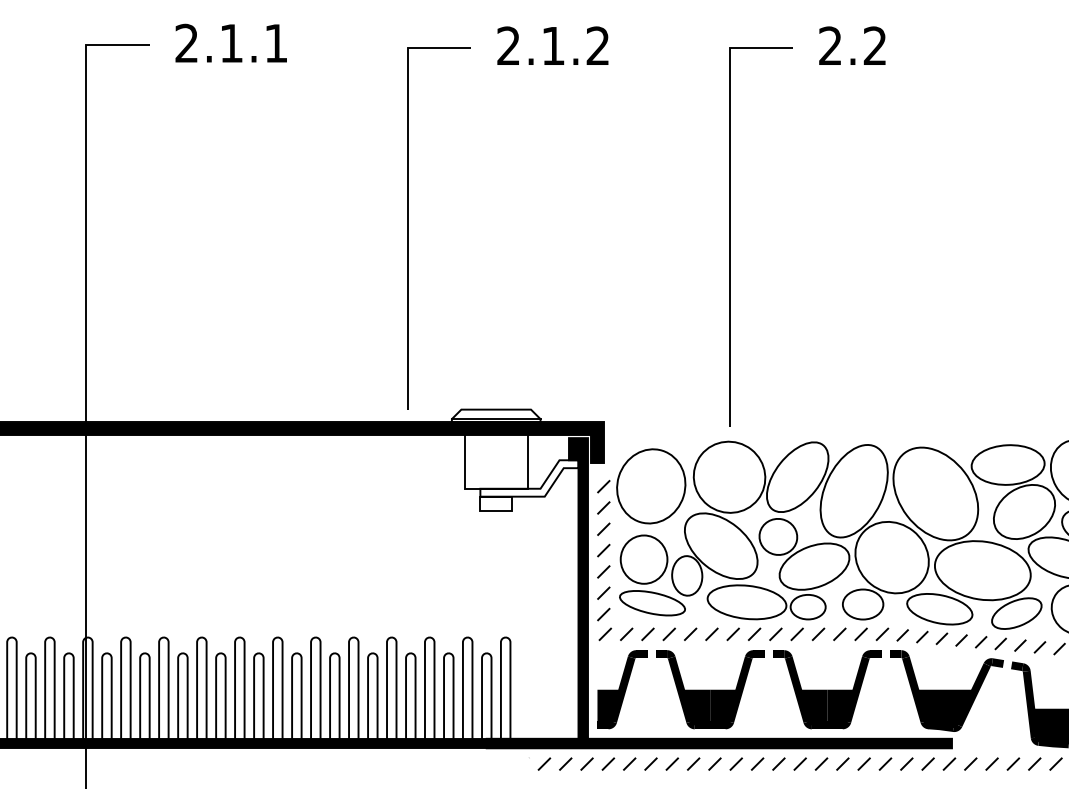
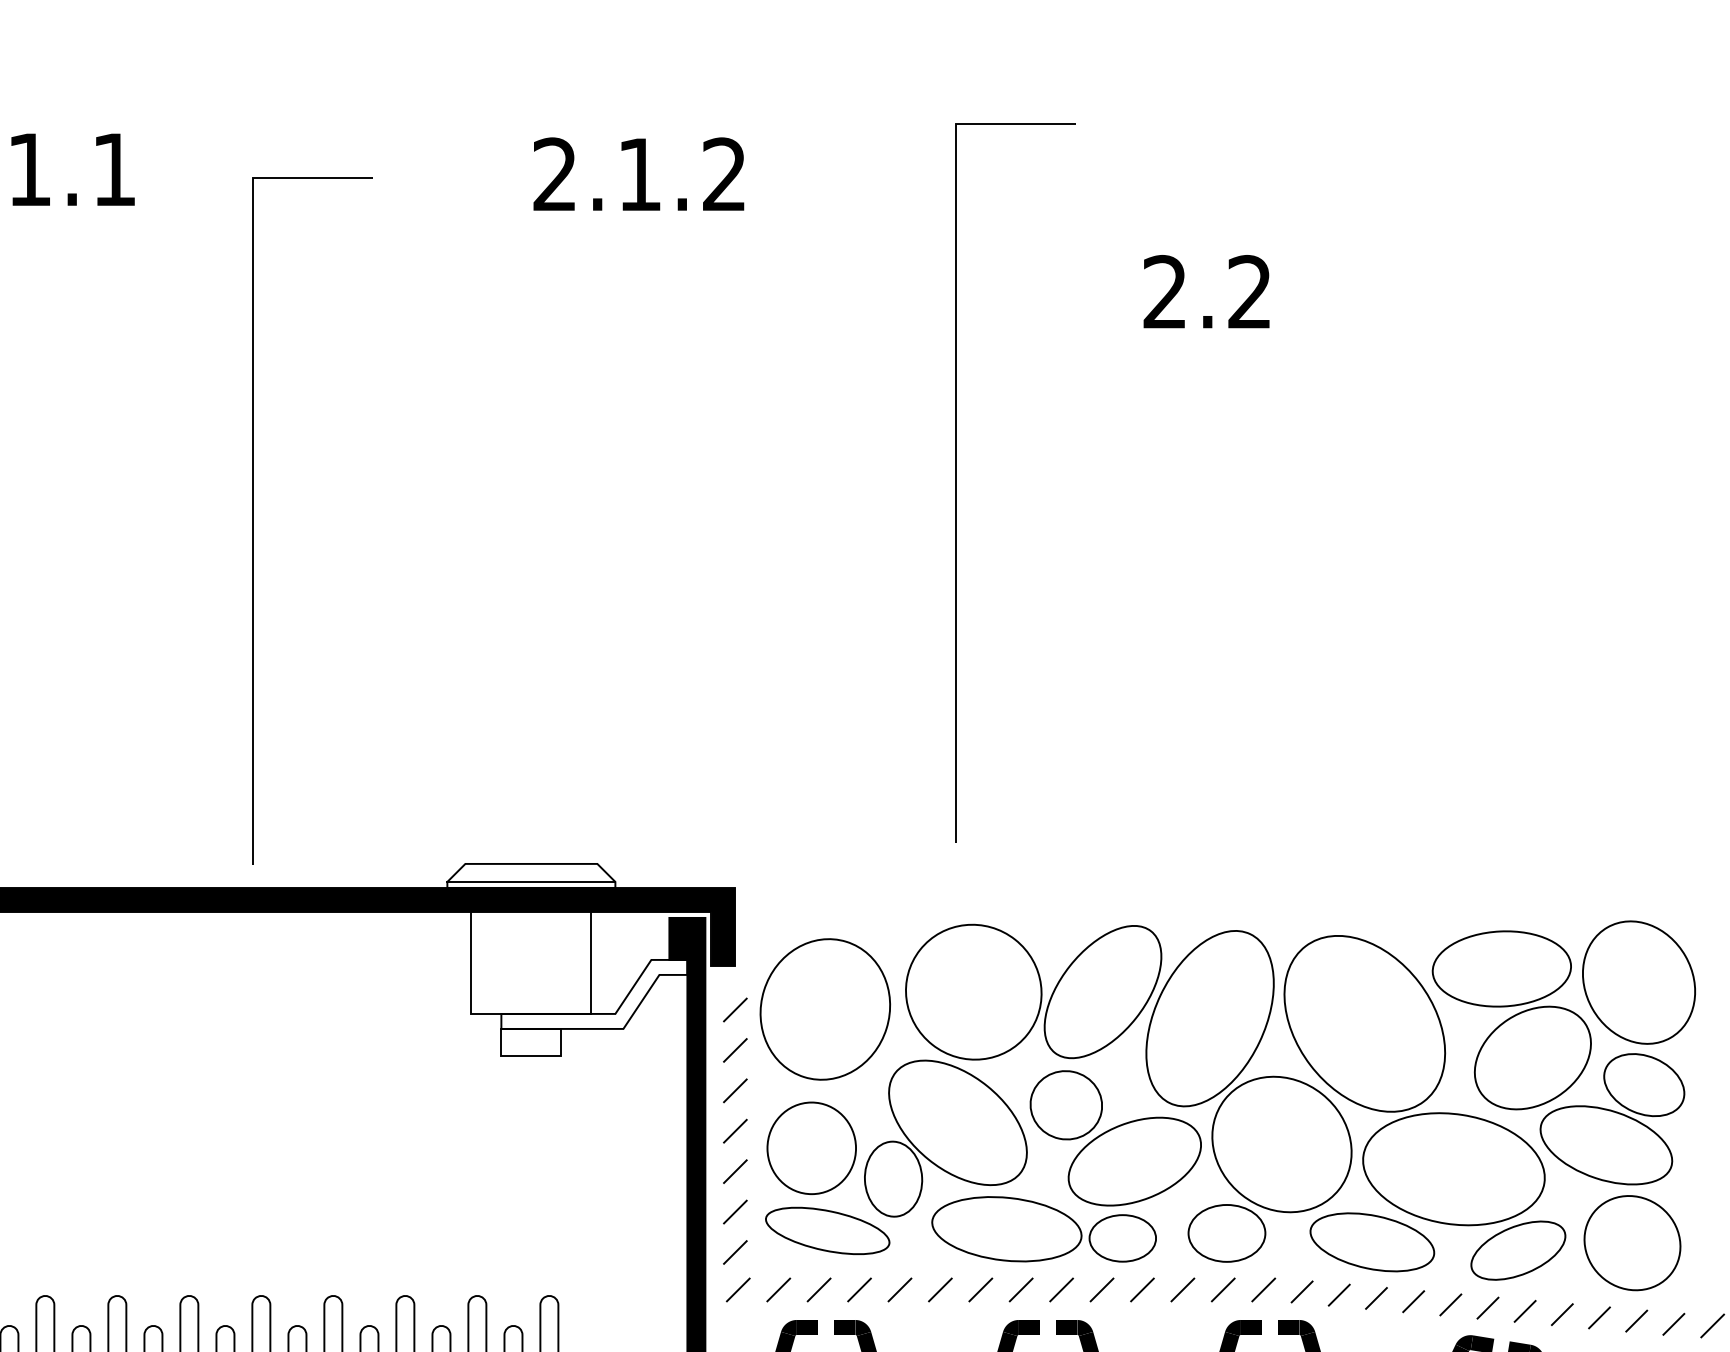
text: (852, 45) -> (1206, 291), moved
line: (408, 228) -> (253, 520), moved
line: (730, 236) -> (956, 482), moved

